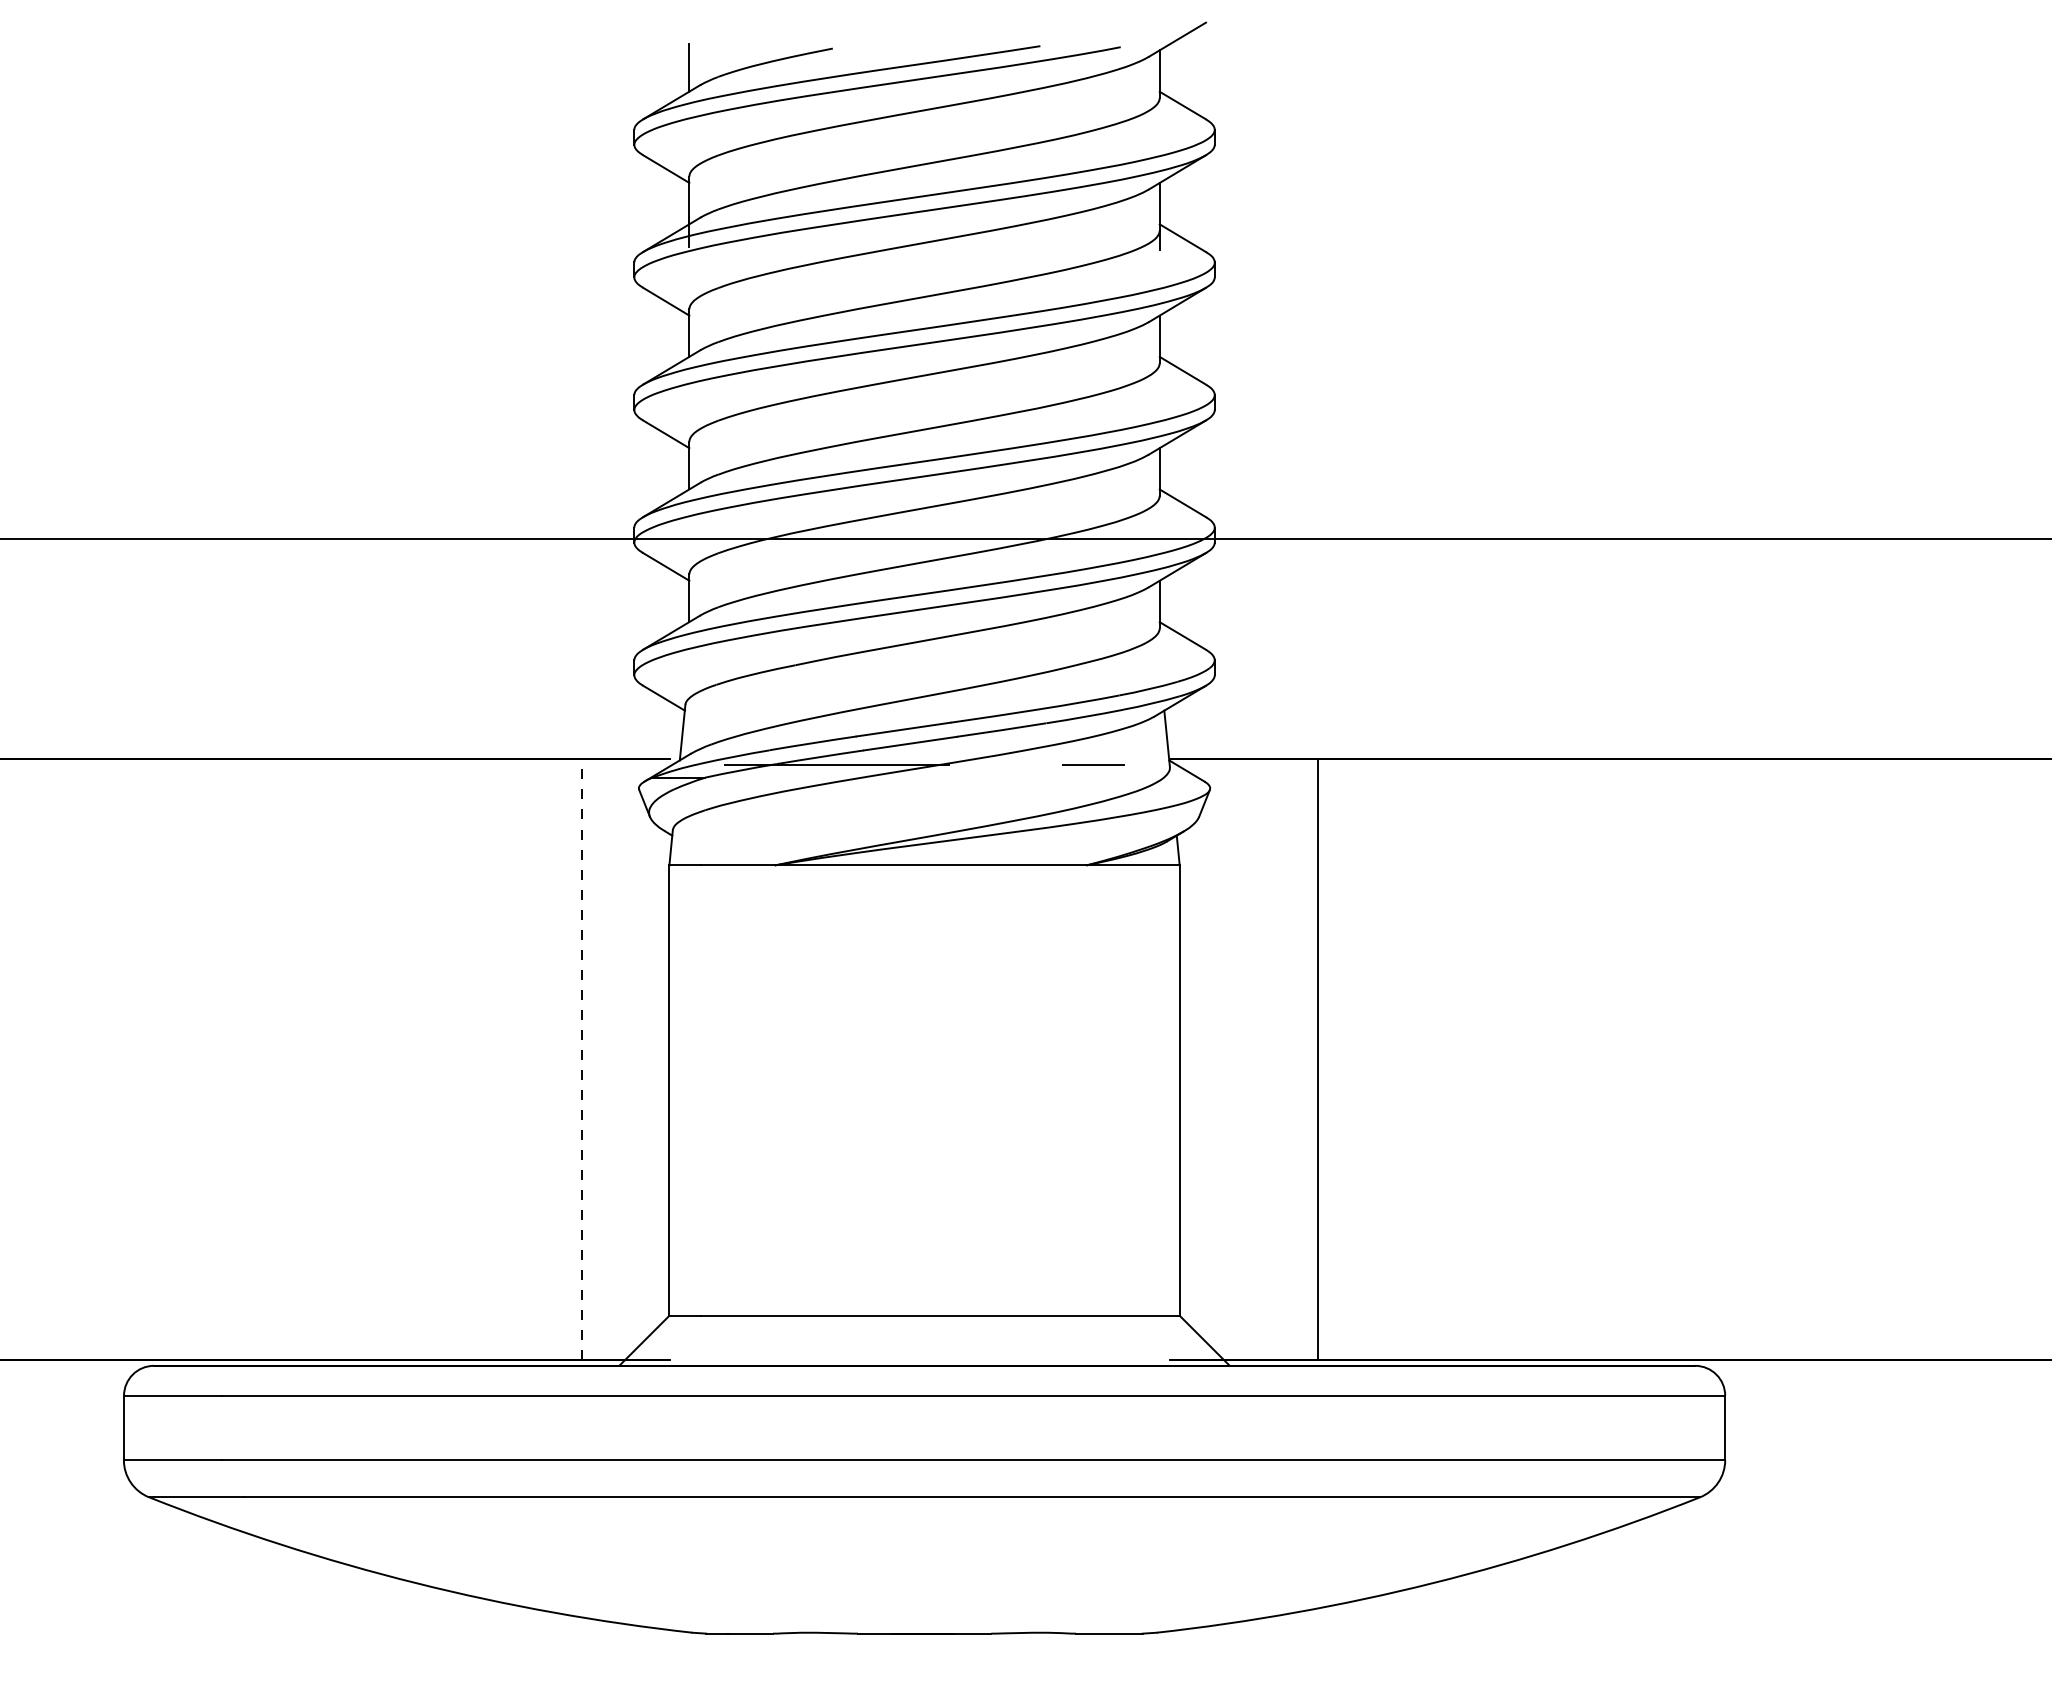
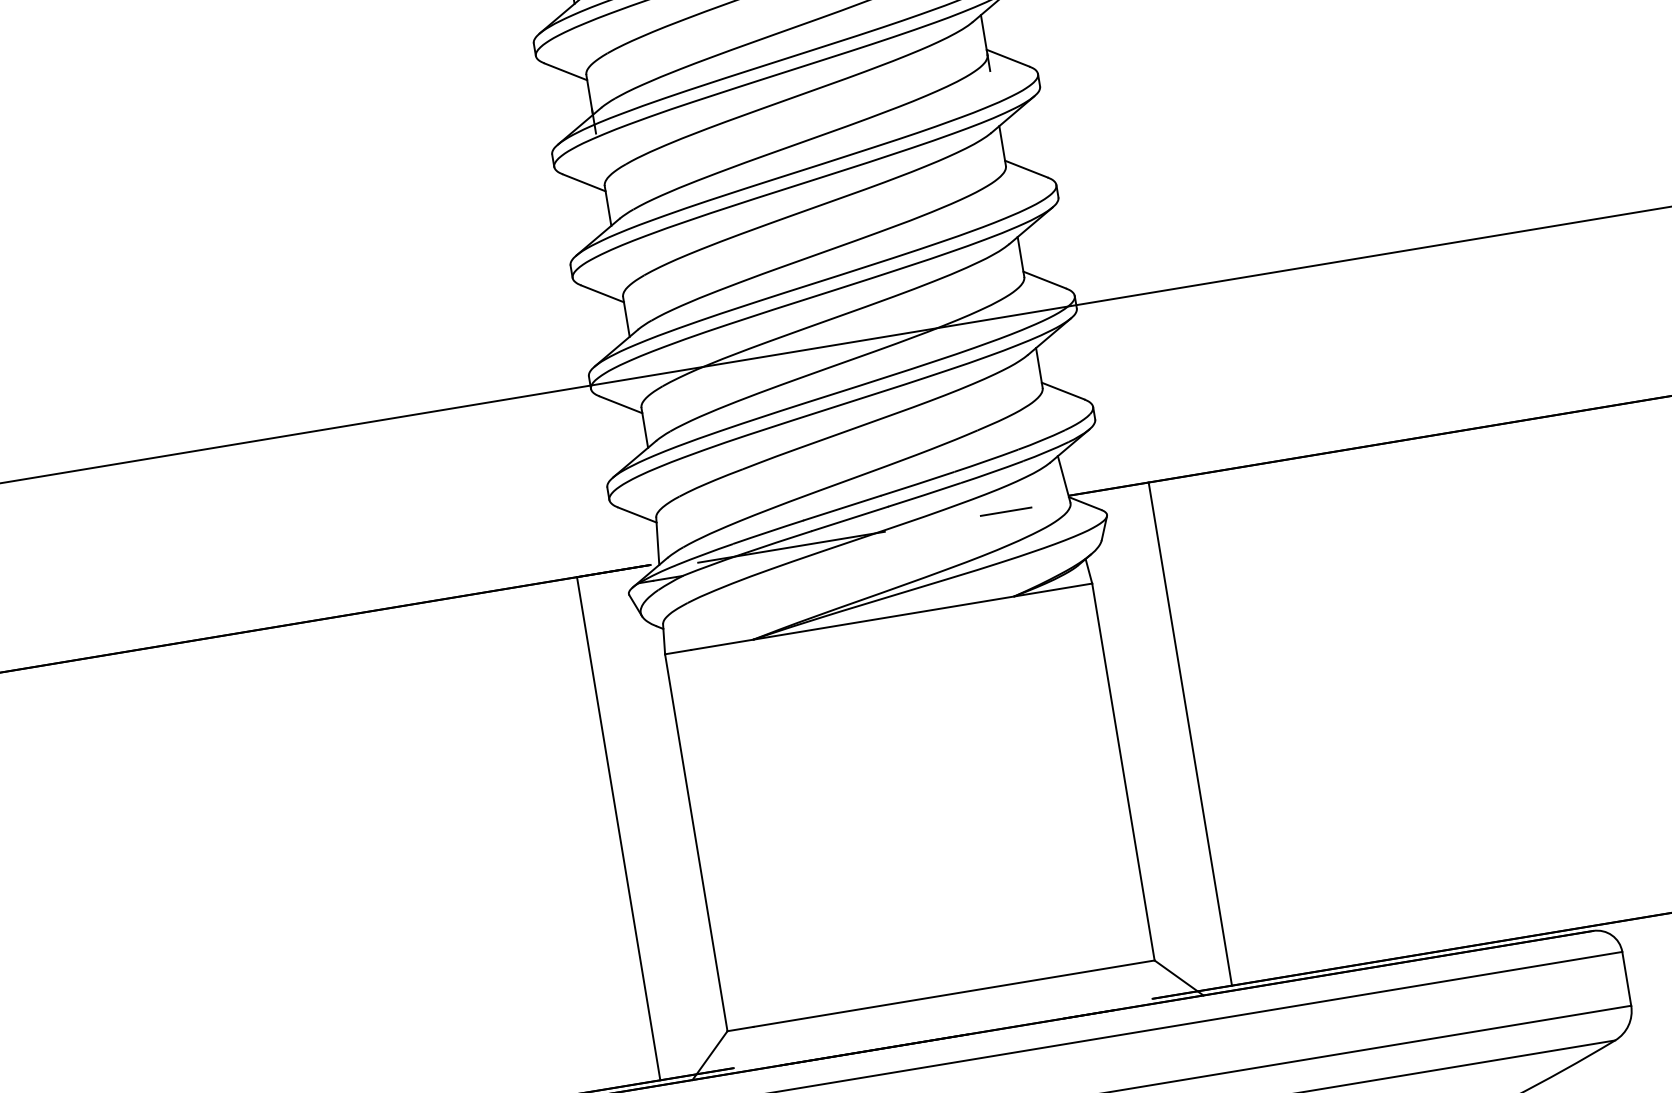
line: (1317, 1058) -> (1189, 733), moved
line: (581, 1059) -> (618, 828), dashed -> solid

